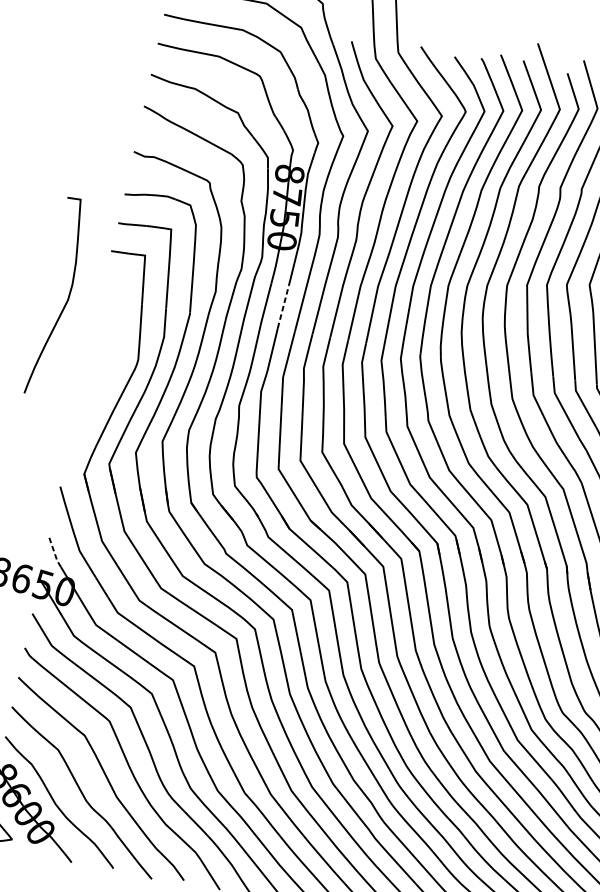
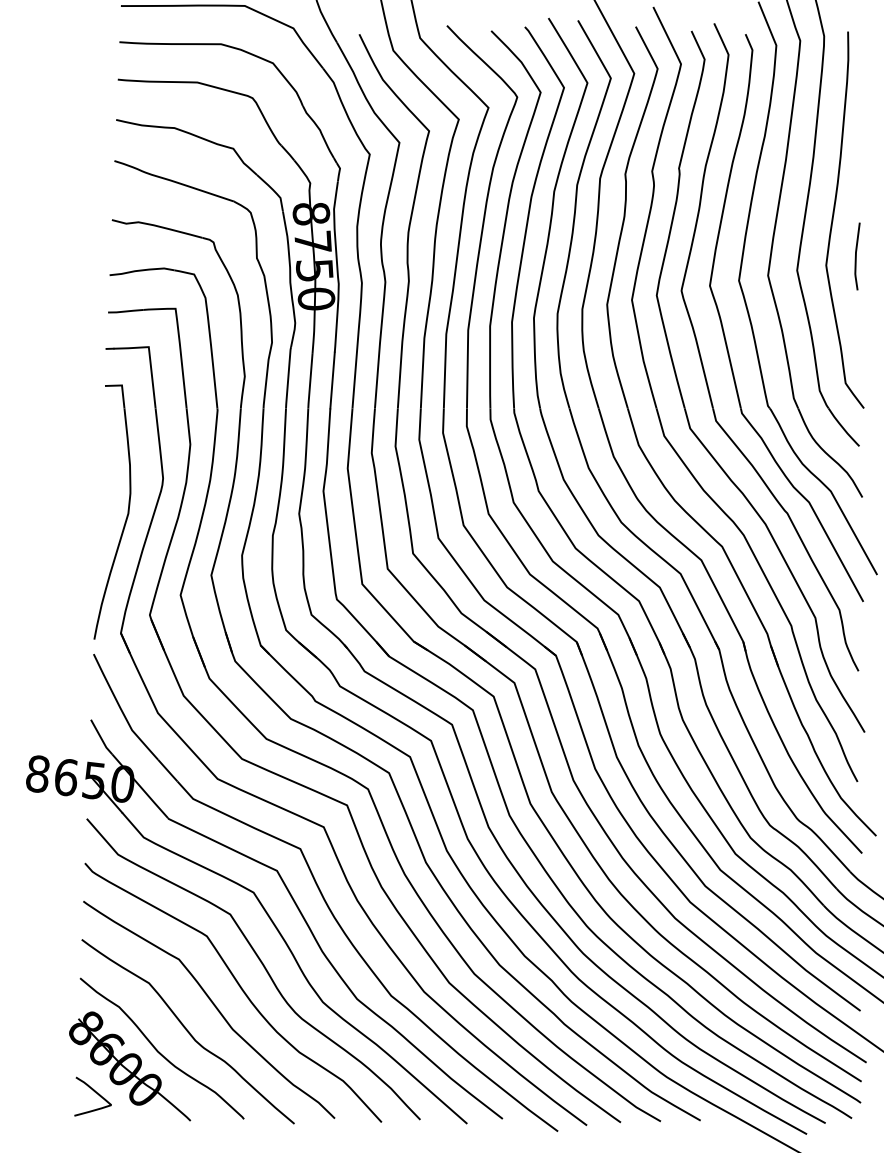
part: (66, 301) -> (126, 515), moved
line: (283, 306) -> (332, 380), dashed -> solid
line: (54, 553) -> (101, 738), dashed -> solid

